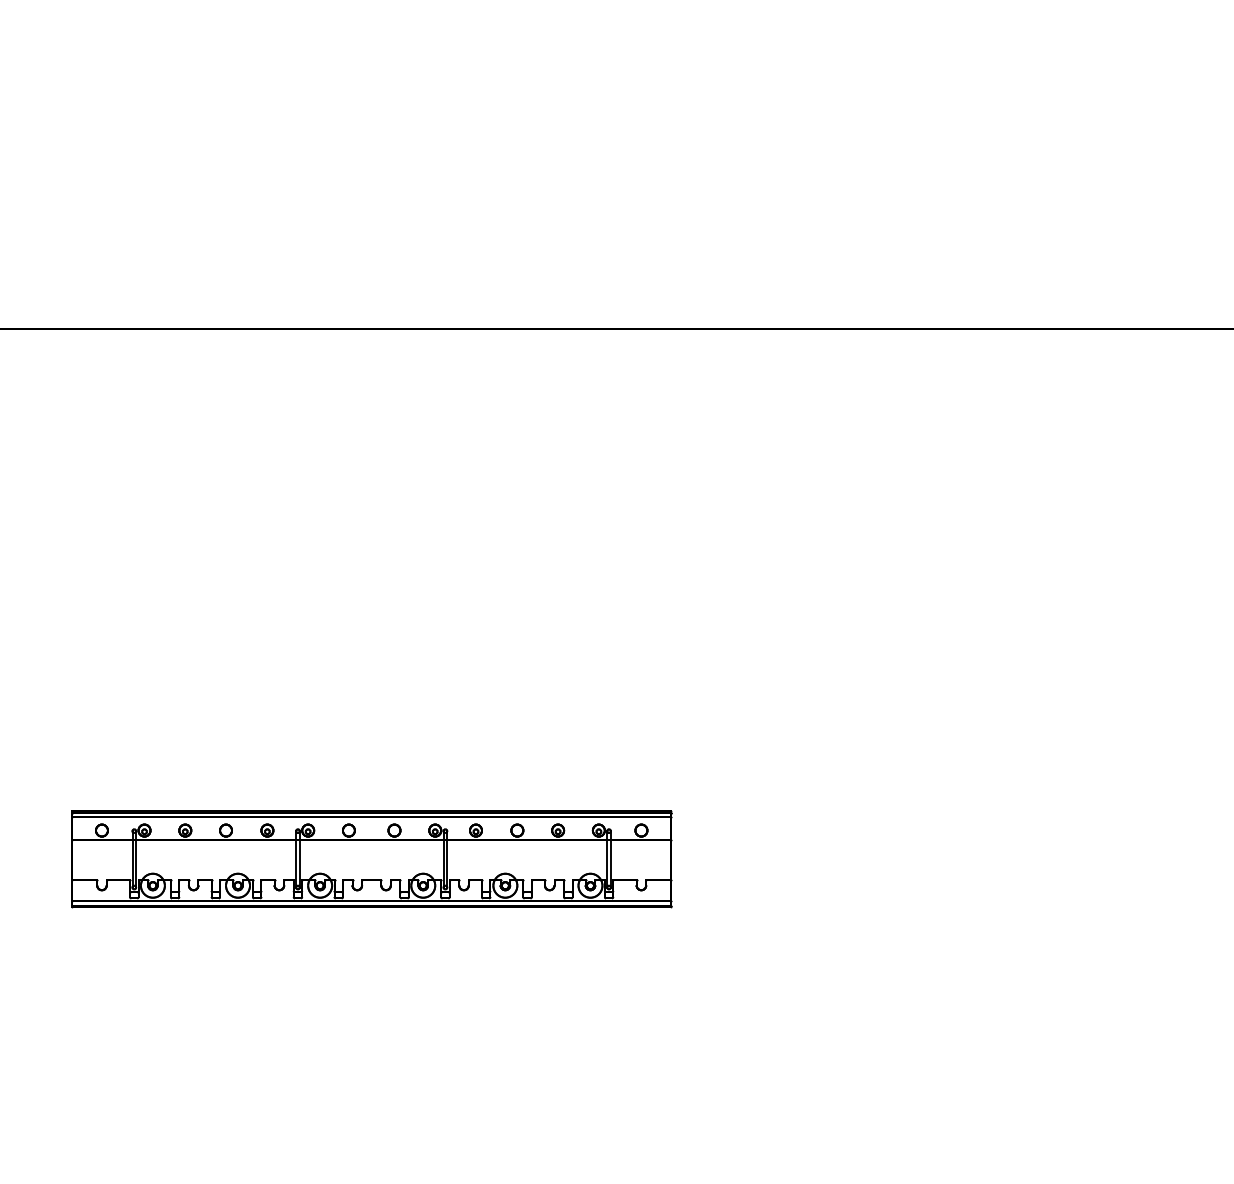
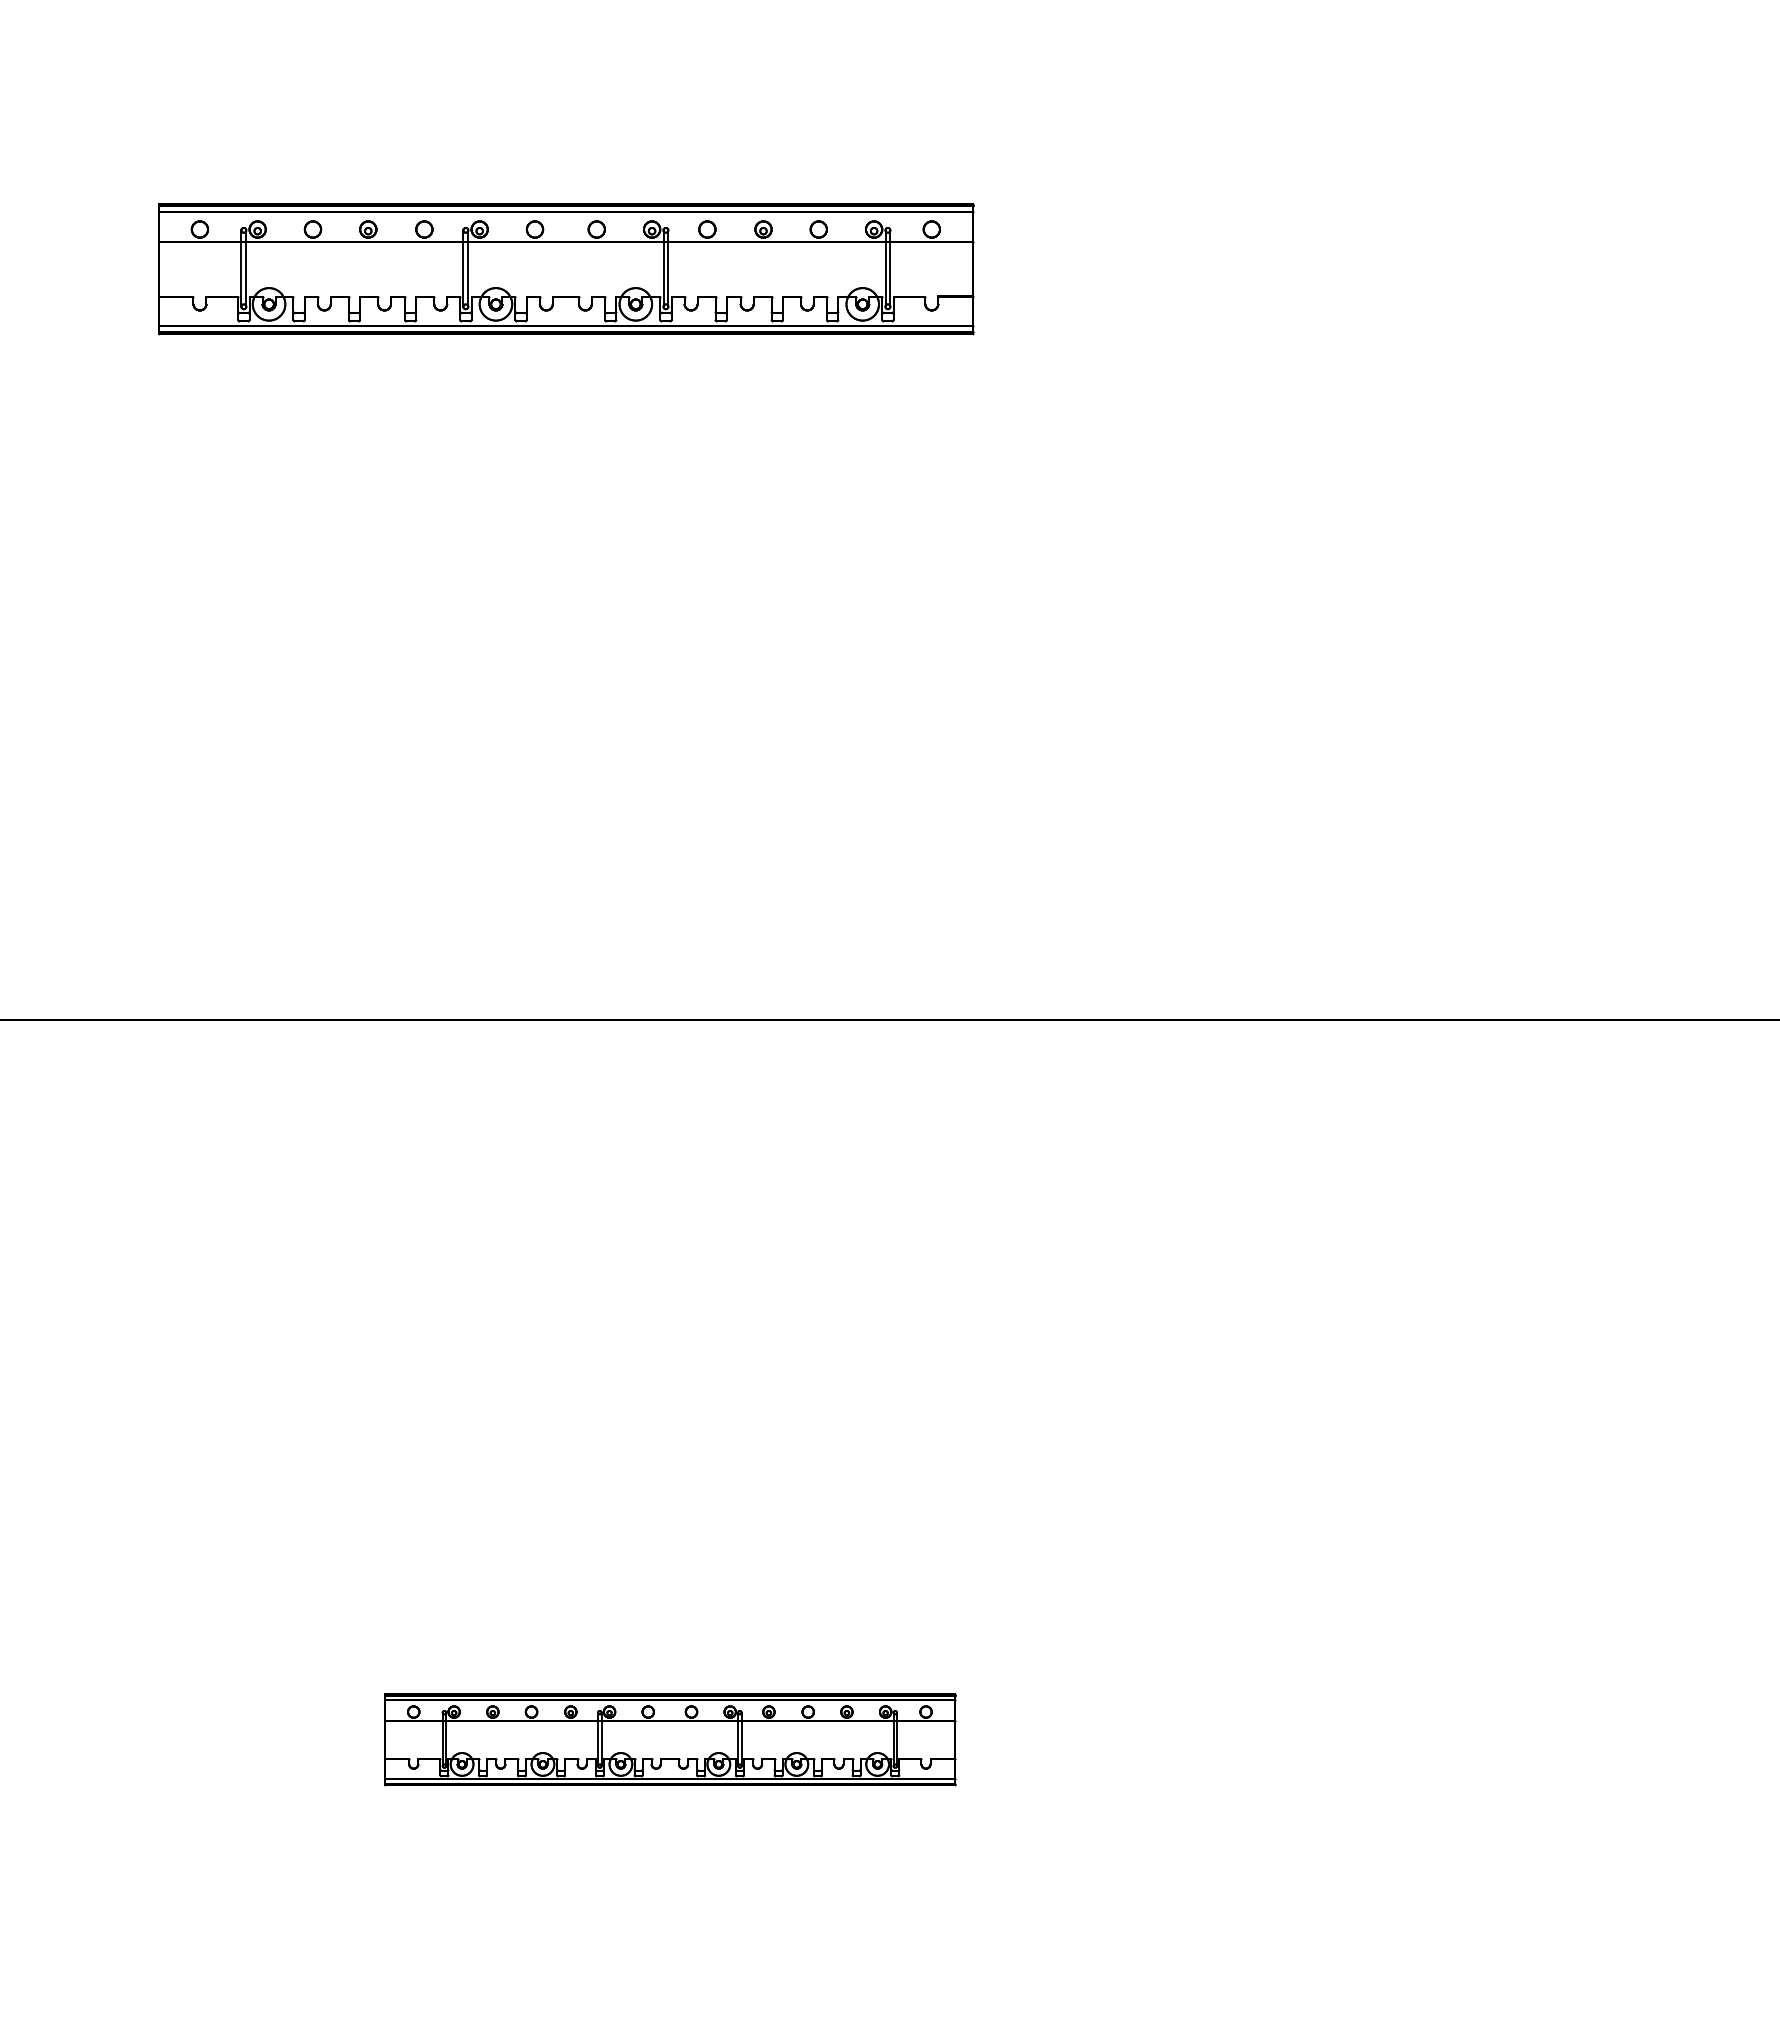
part: (371, 859) -> (669, 1739), size x0.7

